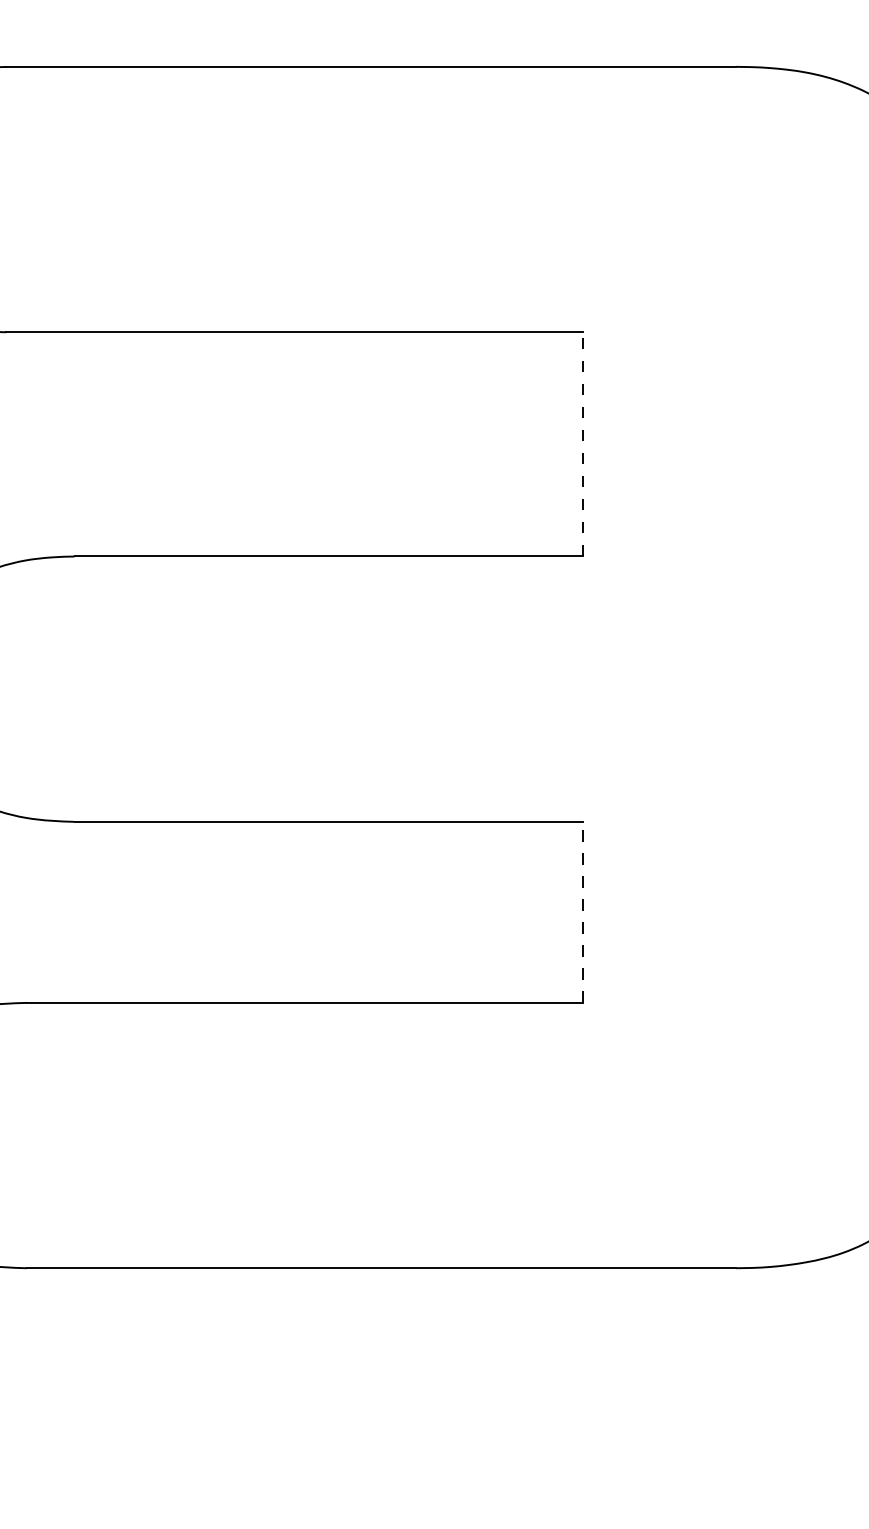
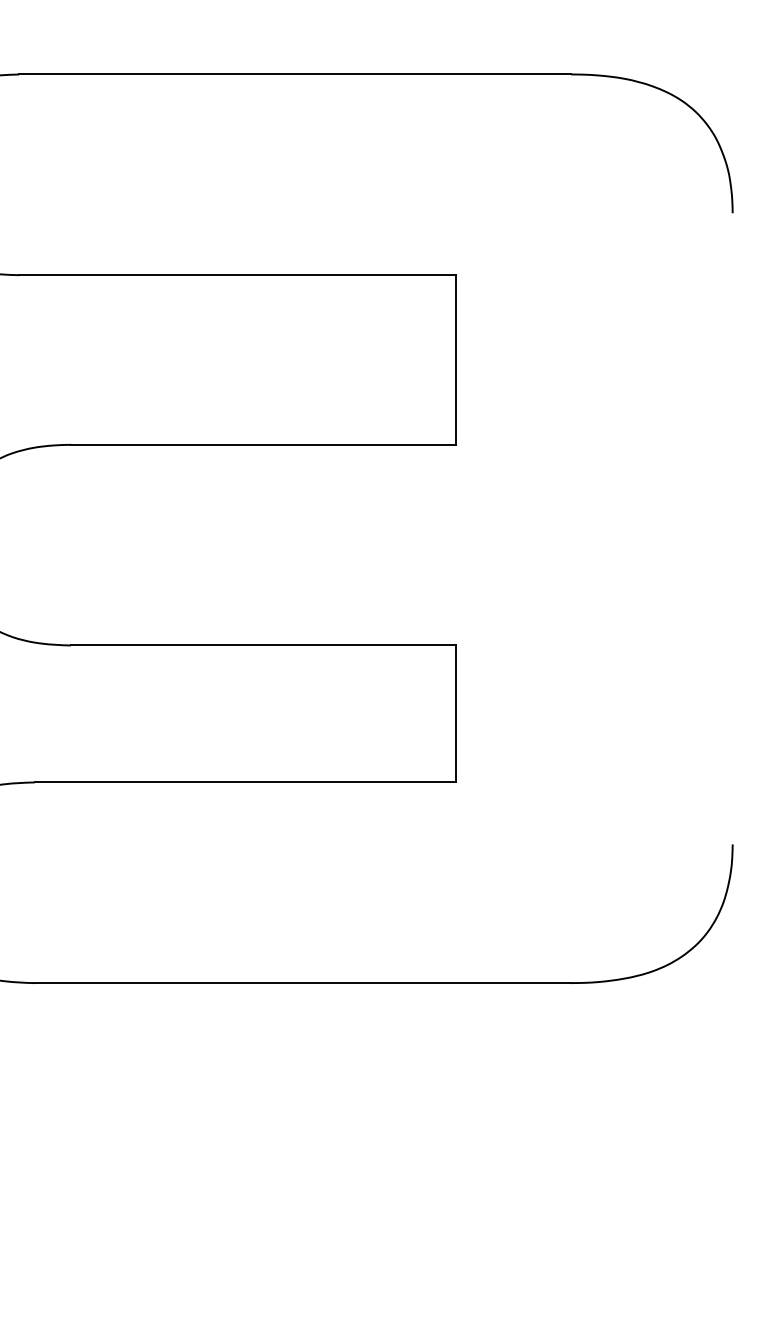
line: (583, 443) -> (455, 359), dashed -> solid
line: (583, 911) -> (455, 713), dashed -> solid

